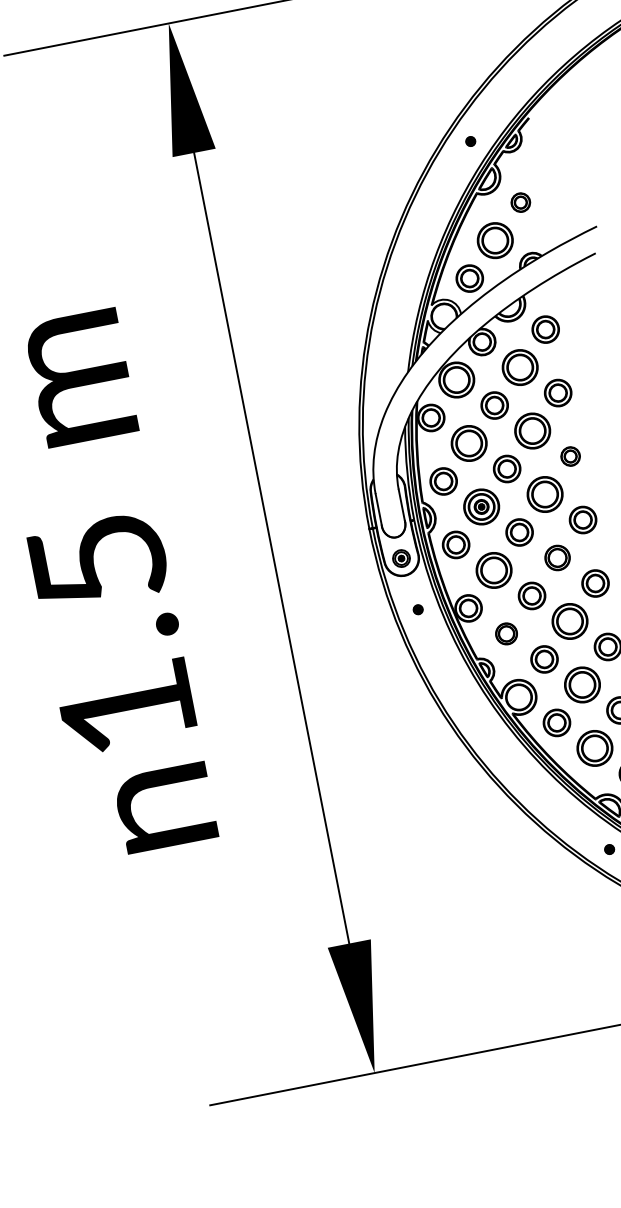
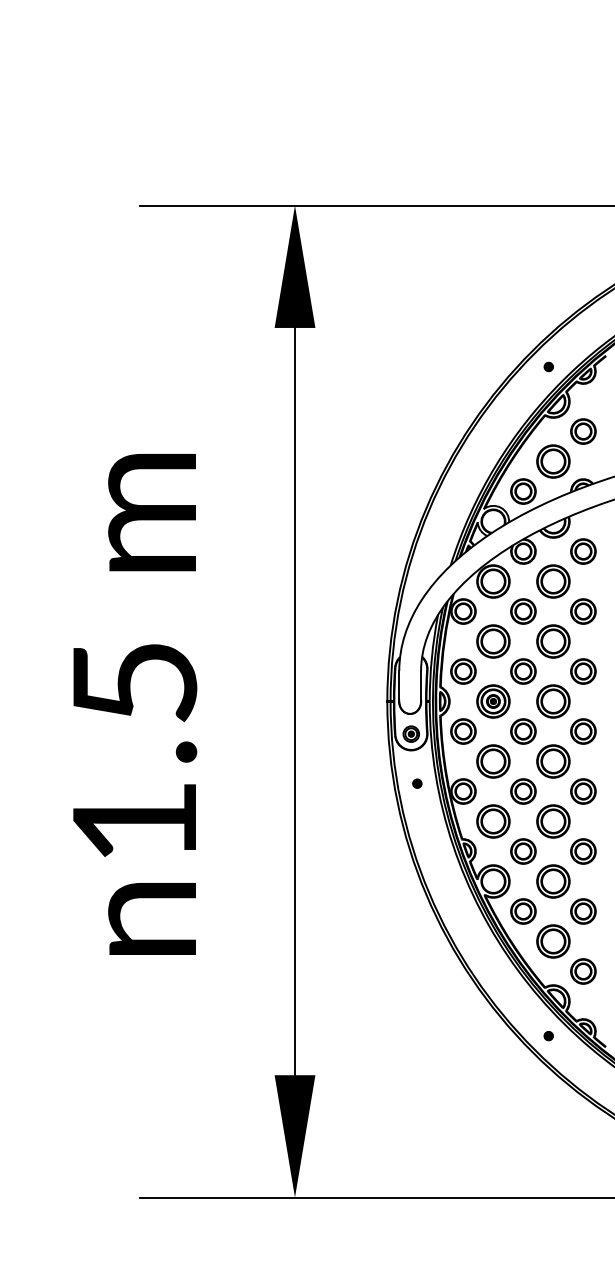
part: (520, 202) -> (583, 431), size x1.43
part: (570, 456) -> (583, 671), size x1.43
part: (557, 557) -> (553, 761), size x1.43
part: (506, 633) -> (493, 821), size x1.67

